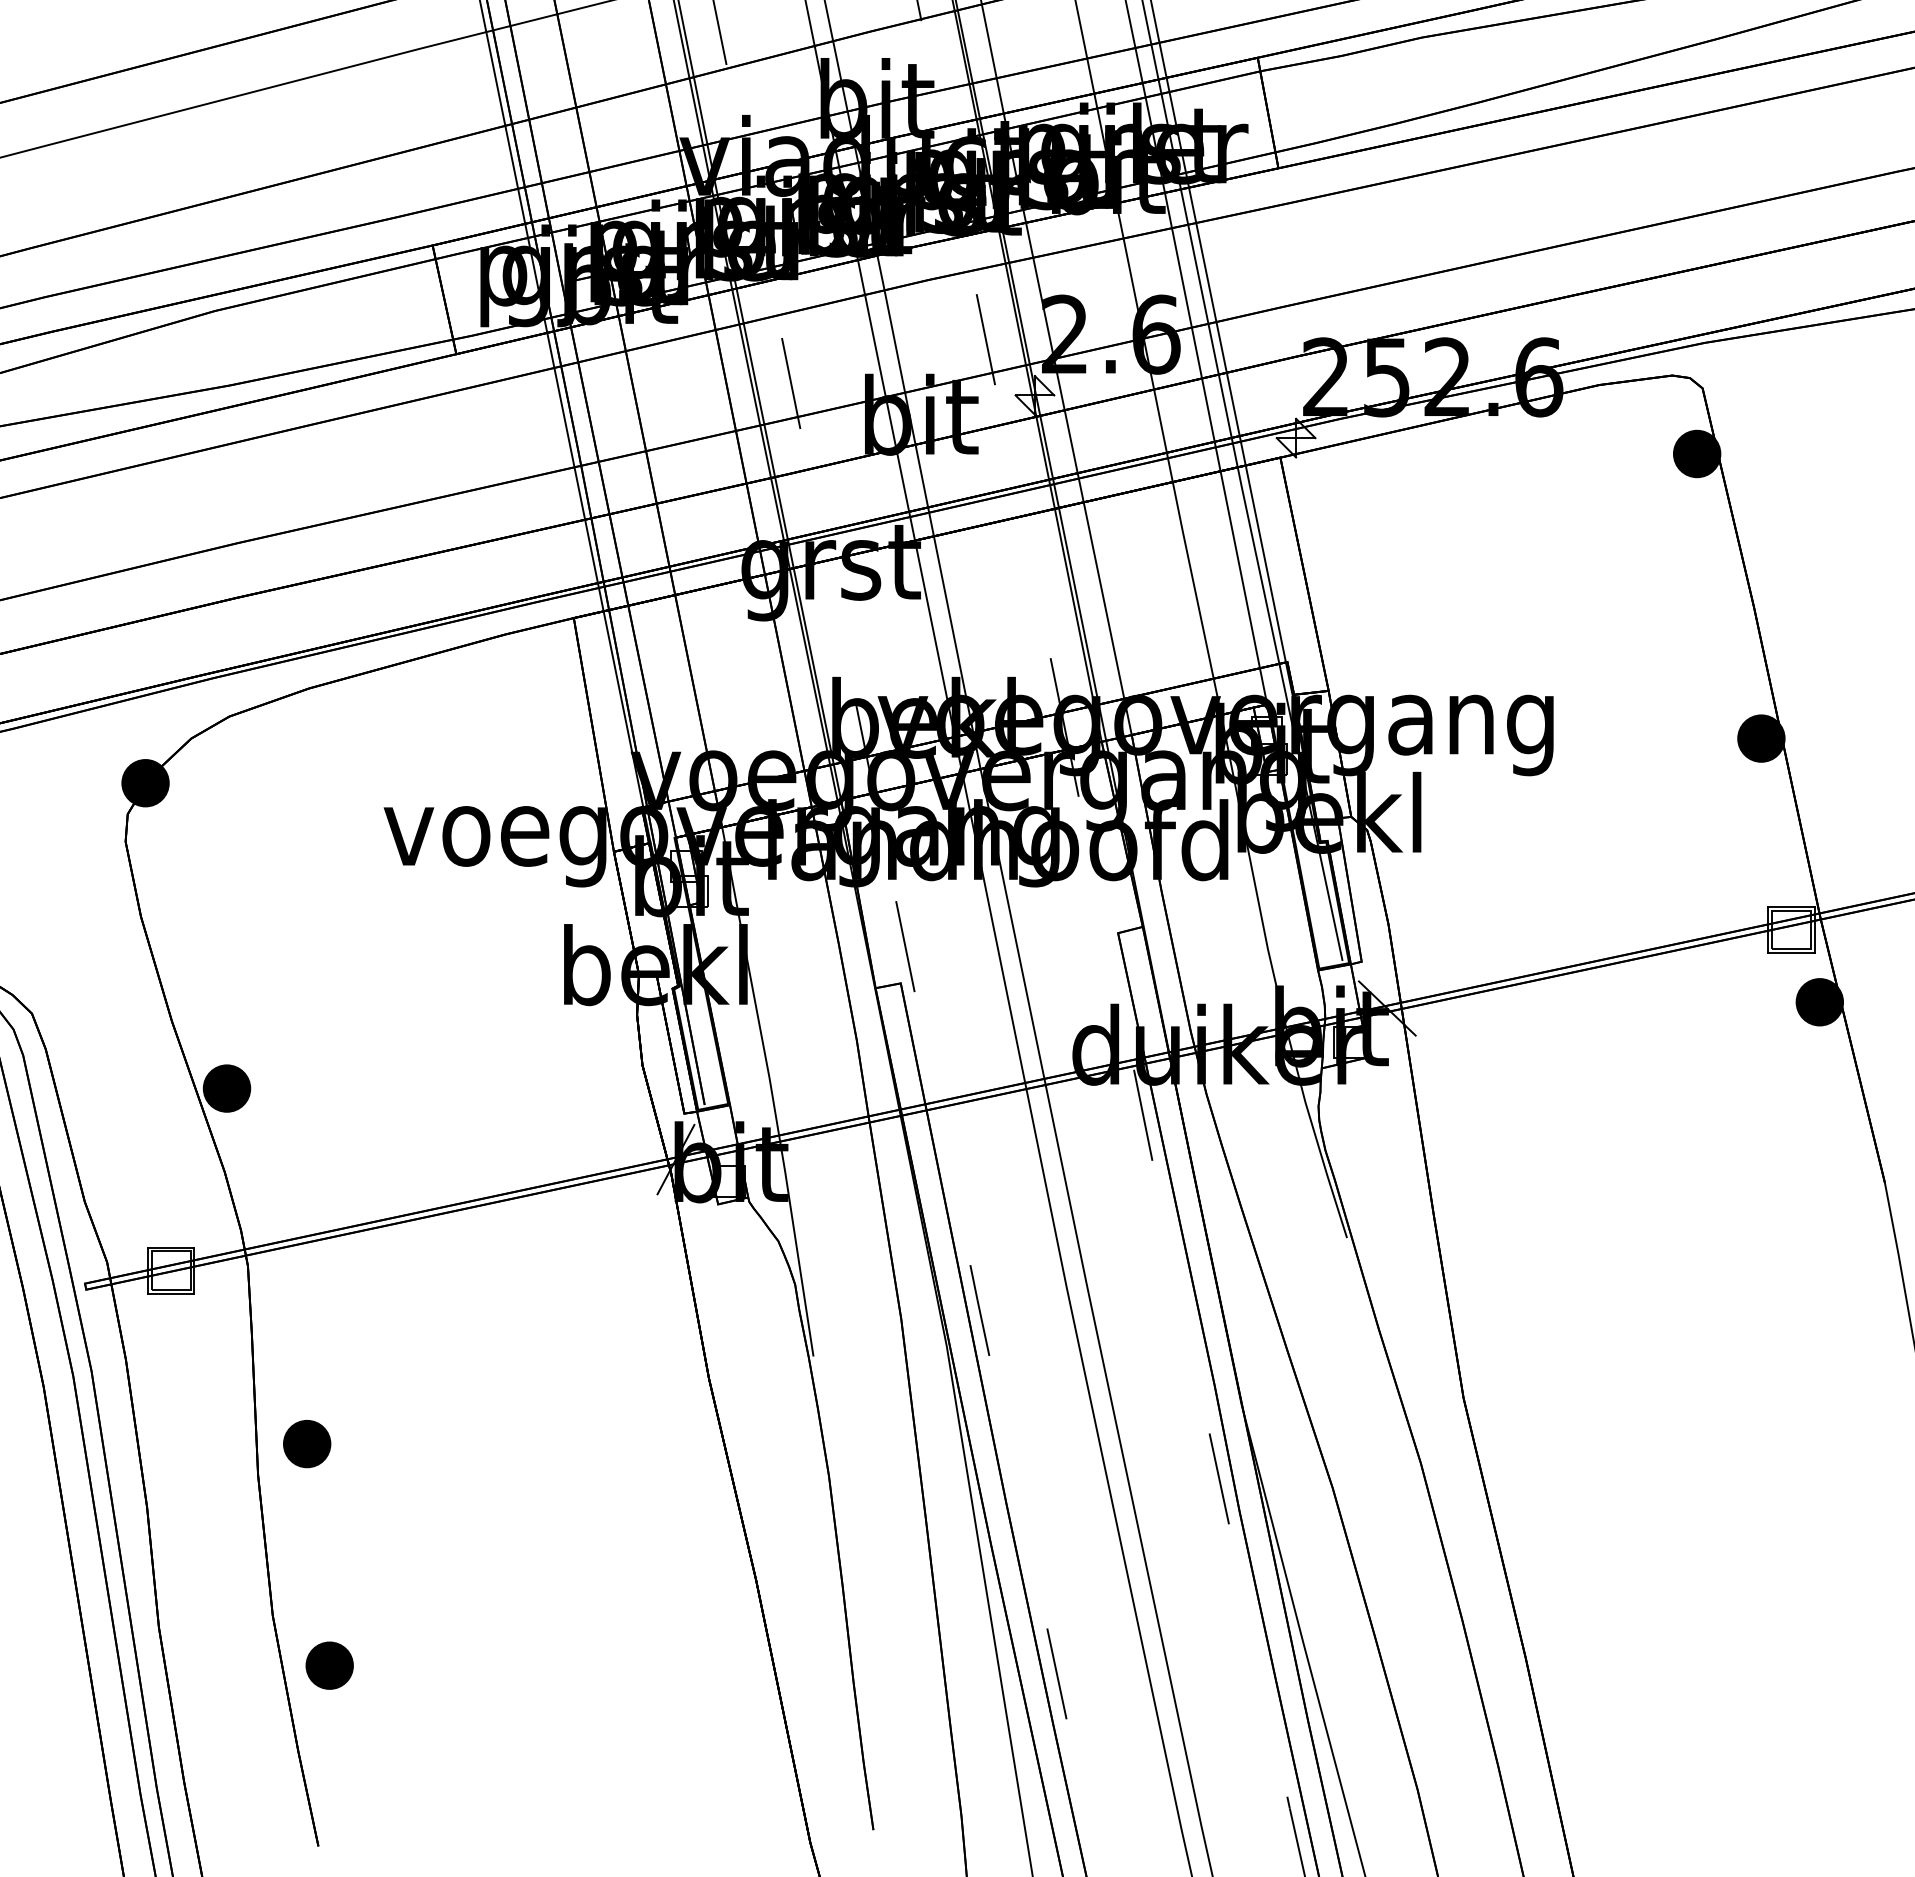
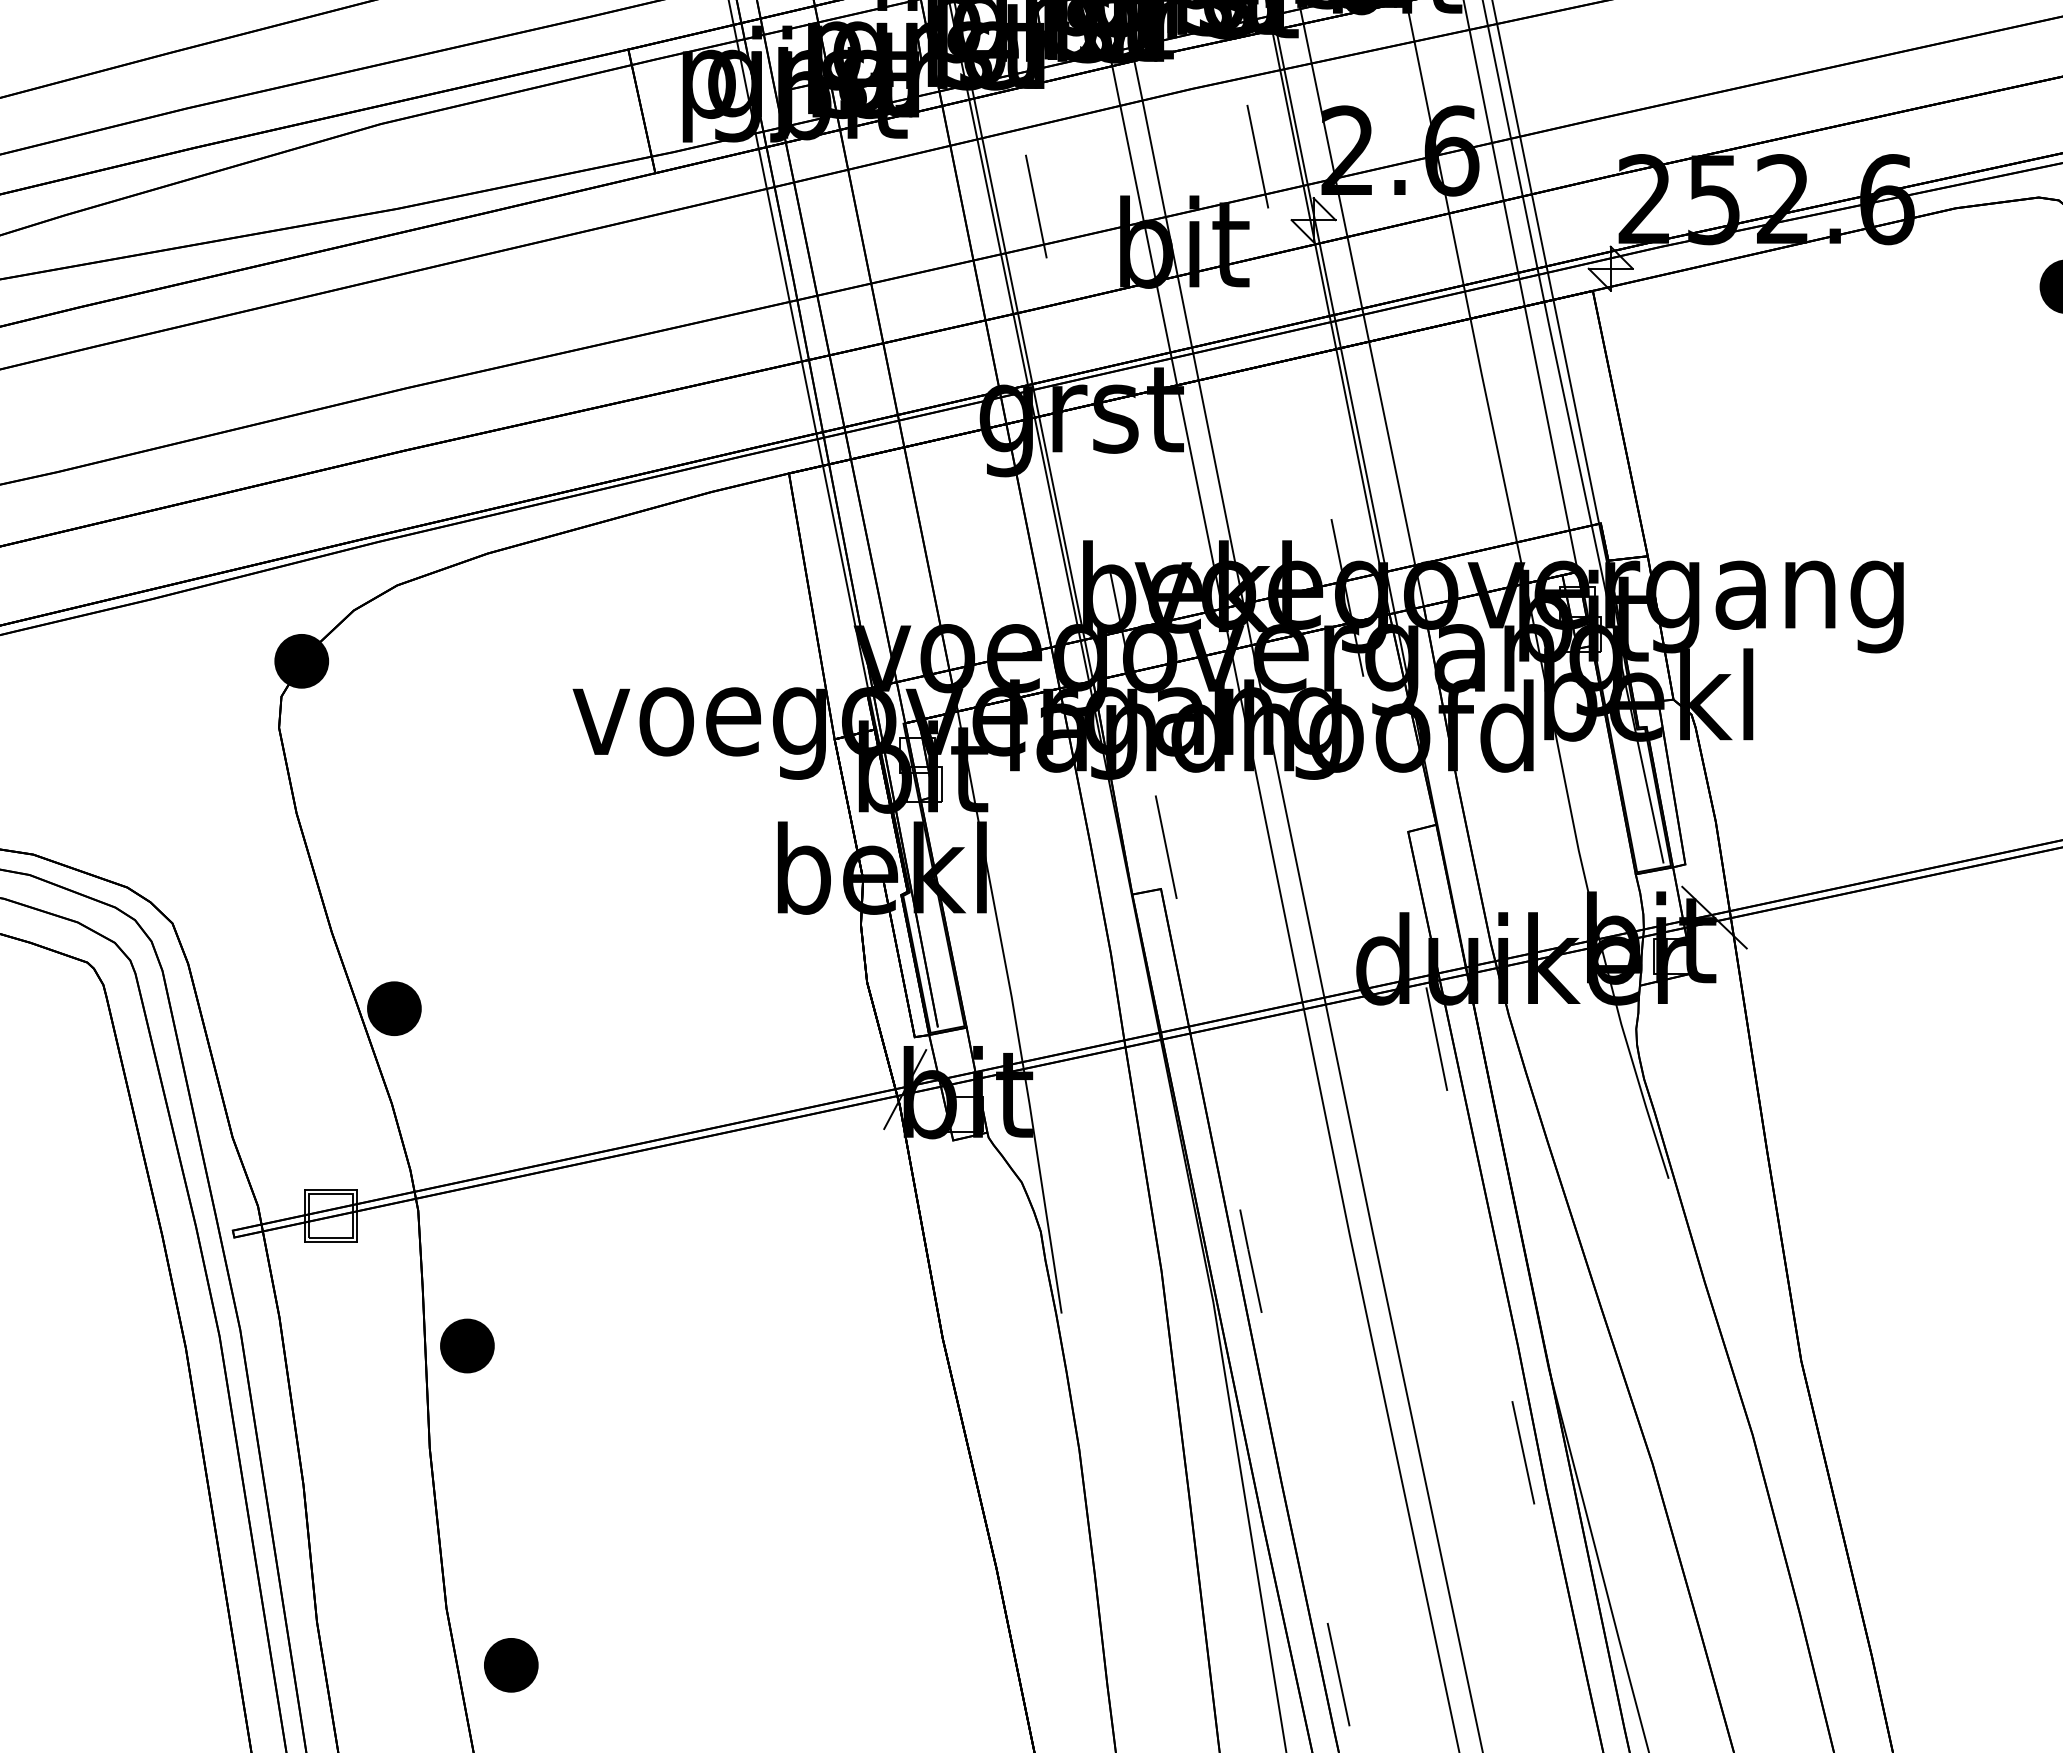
part: (307, 1444) -> (467, 1346), moved

